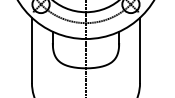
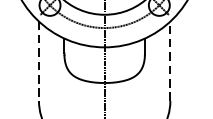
line: (31, 50) -> (38, 61), solid -> dashed
line: (140, 50) -> (170, 61), solid -> dashed

